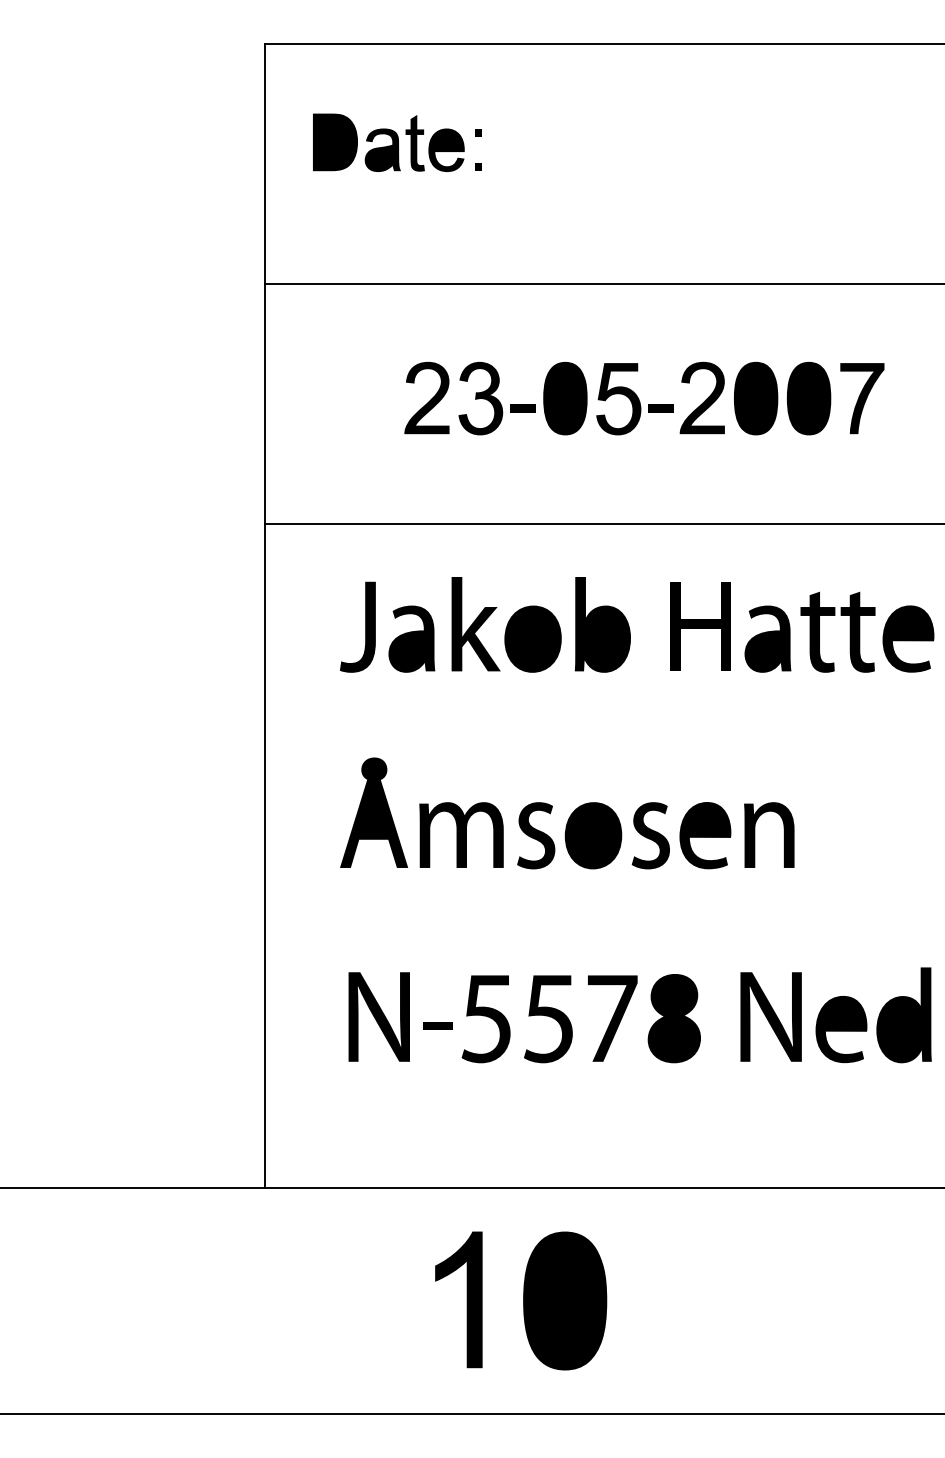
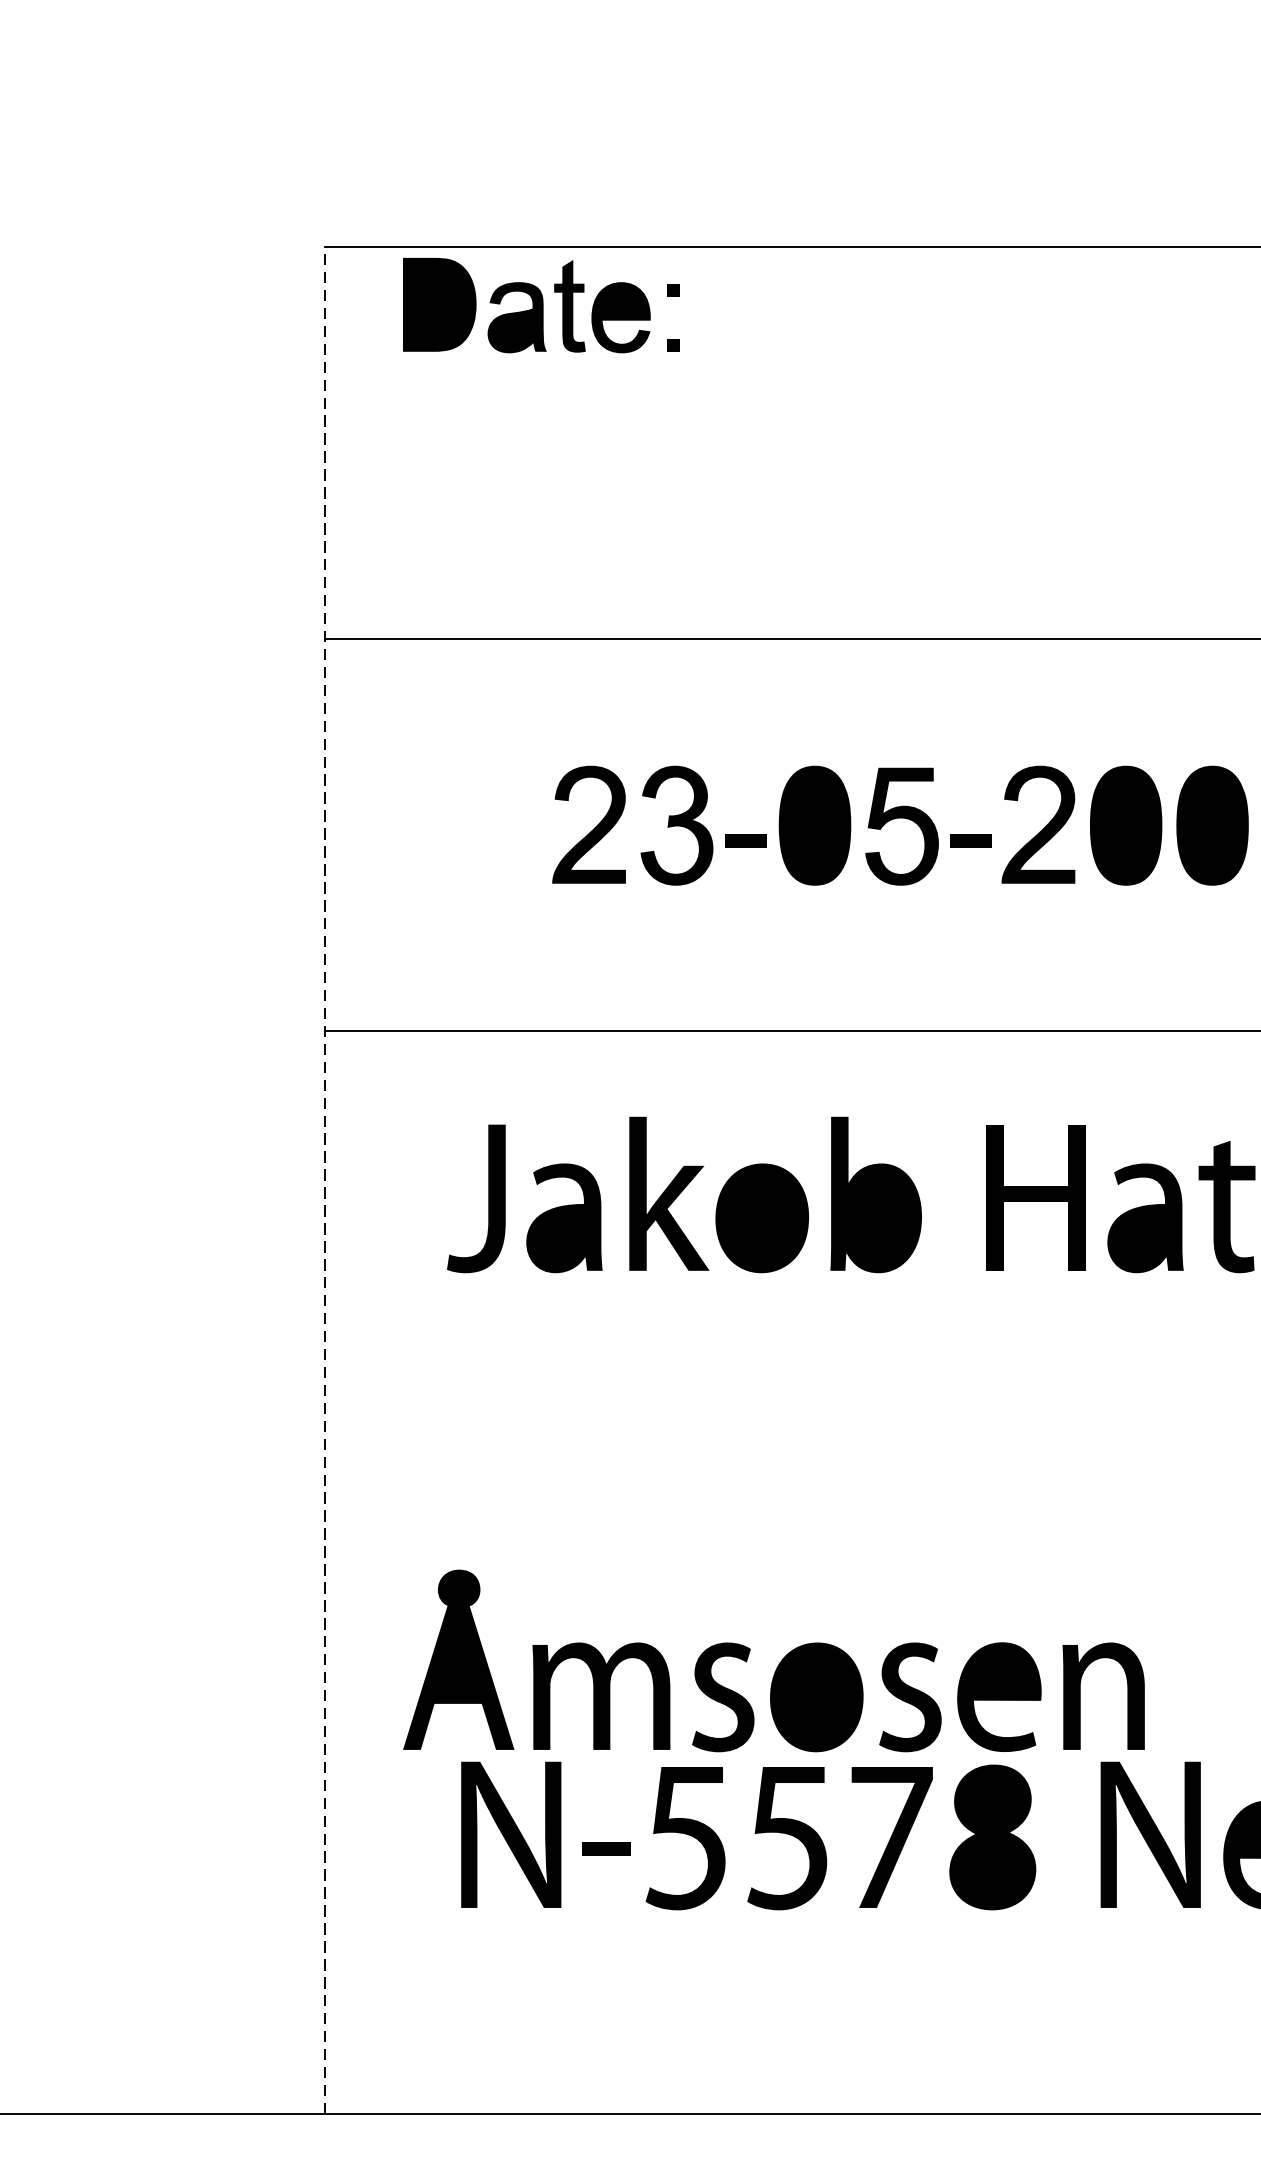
part: (397, 142) -> (541, 305), moved
line: (265, 615) -> (325, 1179), solid -> dashed
part: (567, 813) -> (774, 1661), moved

